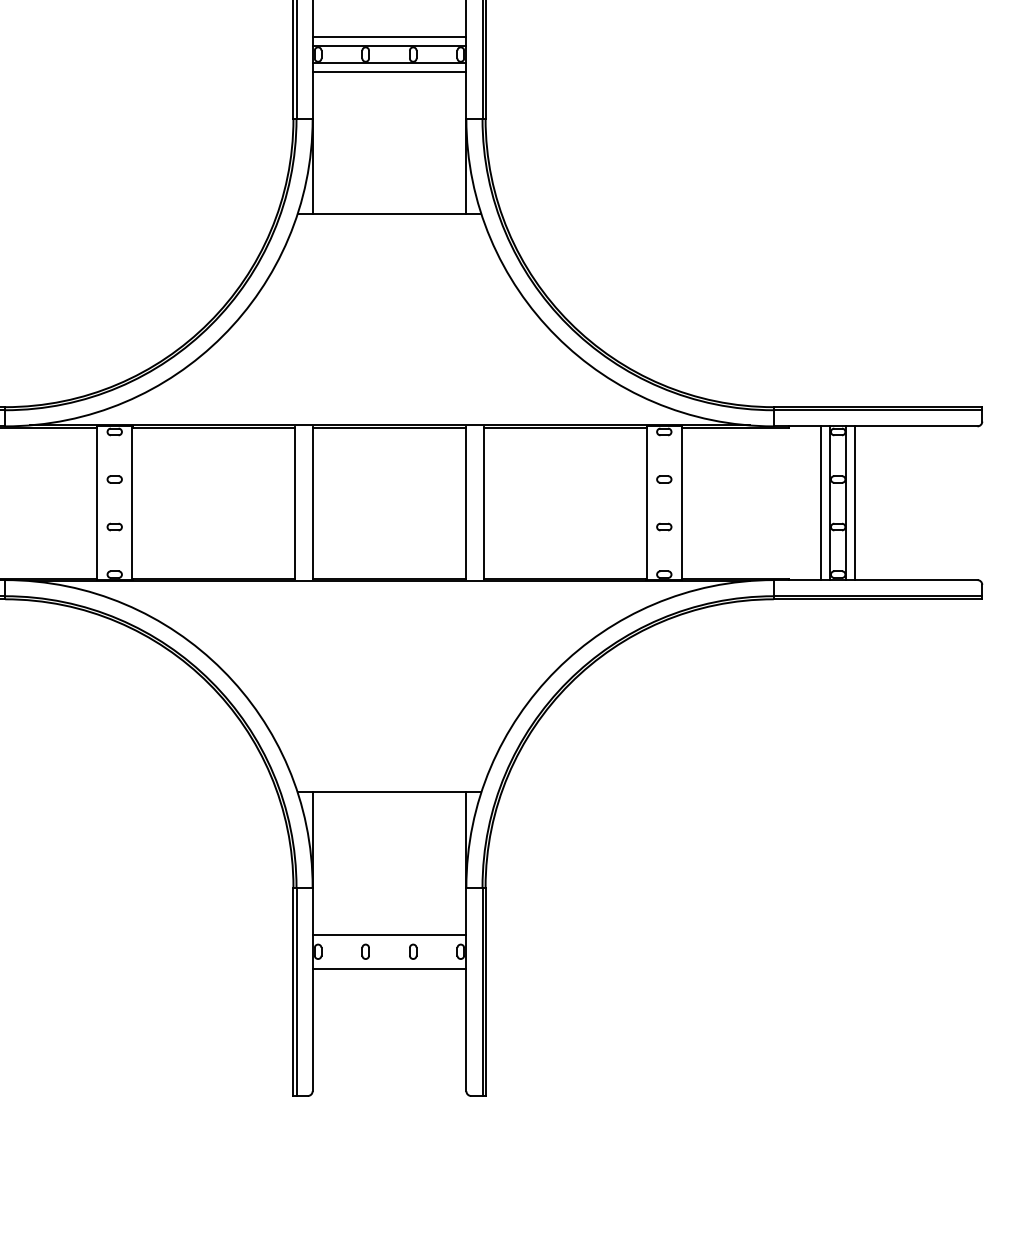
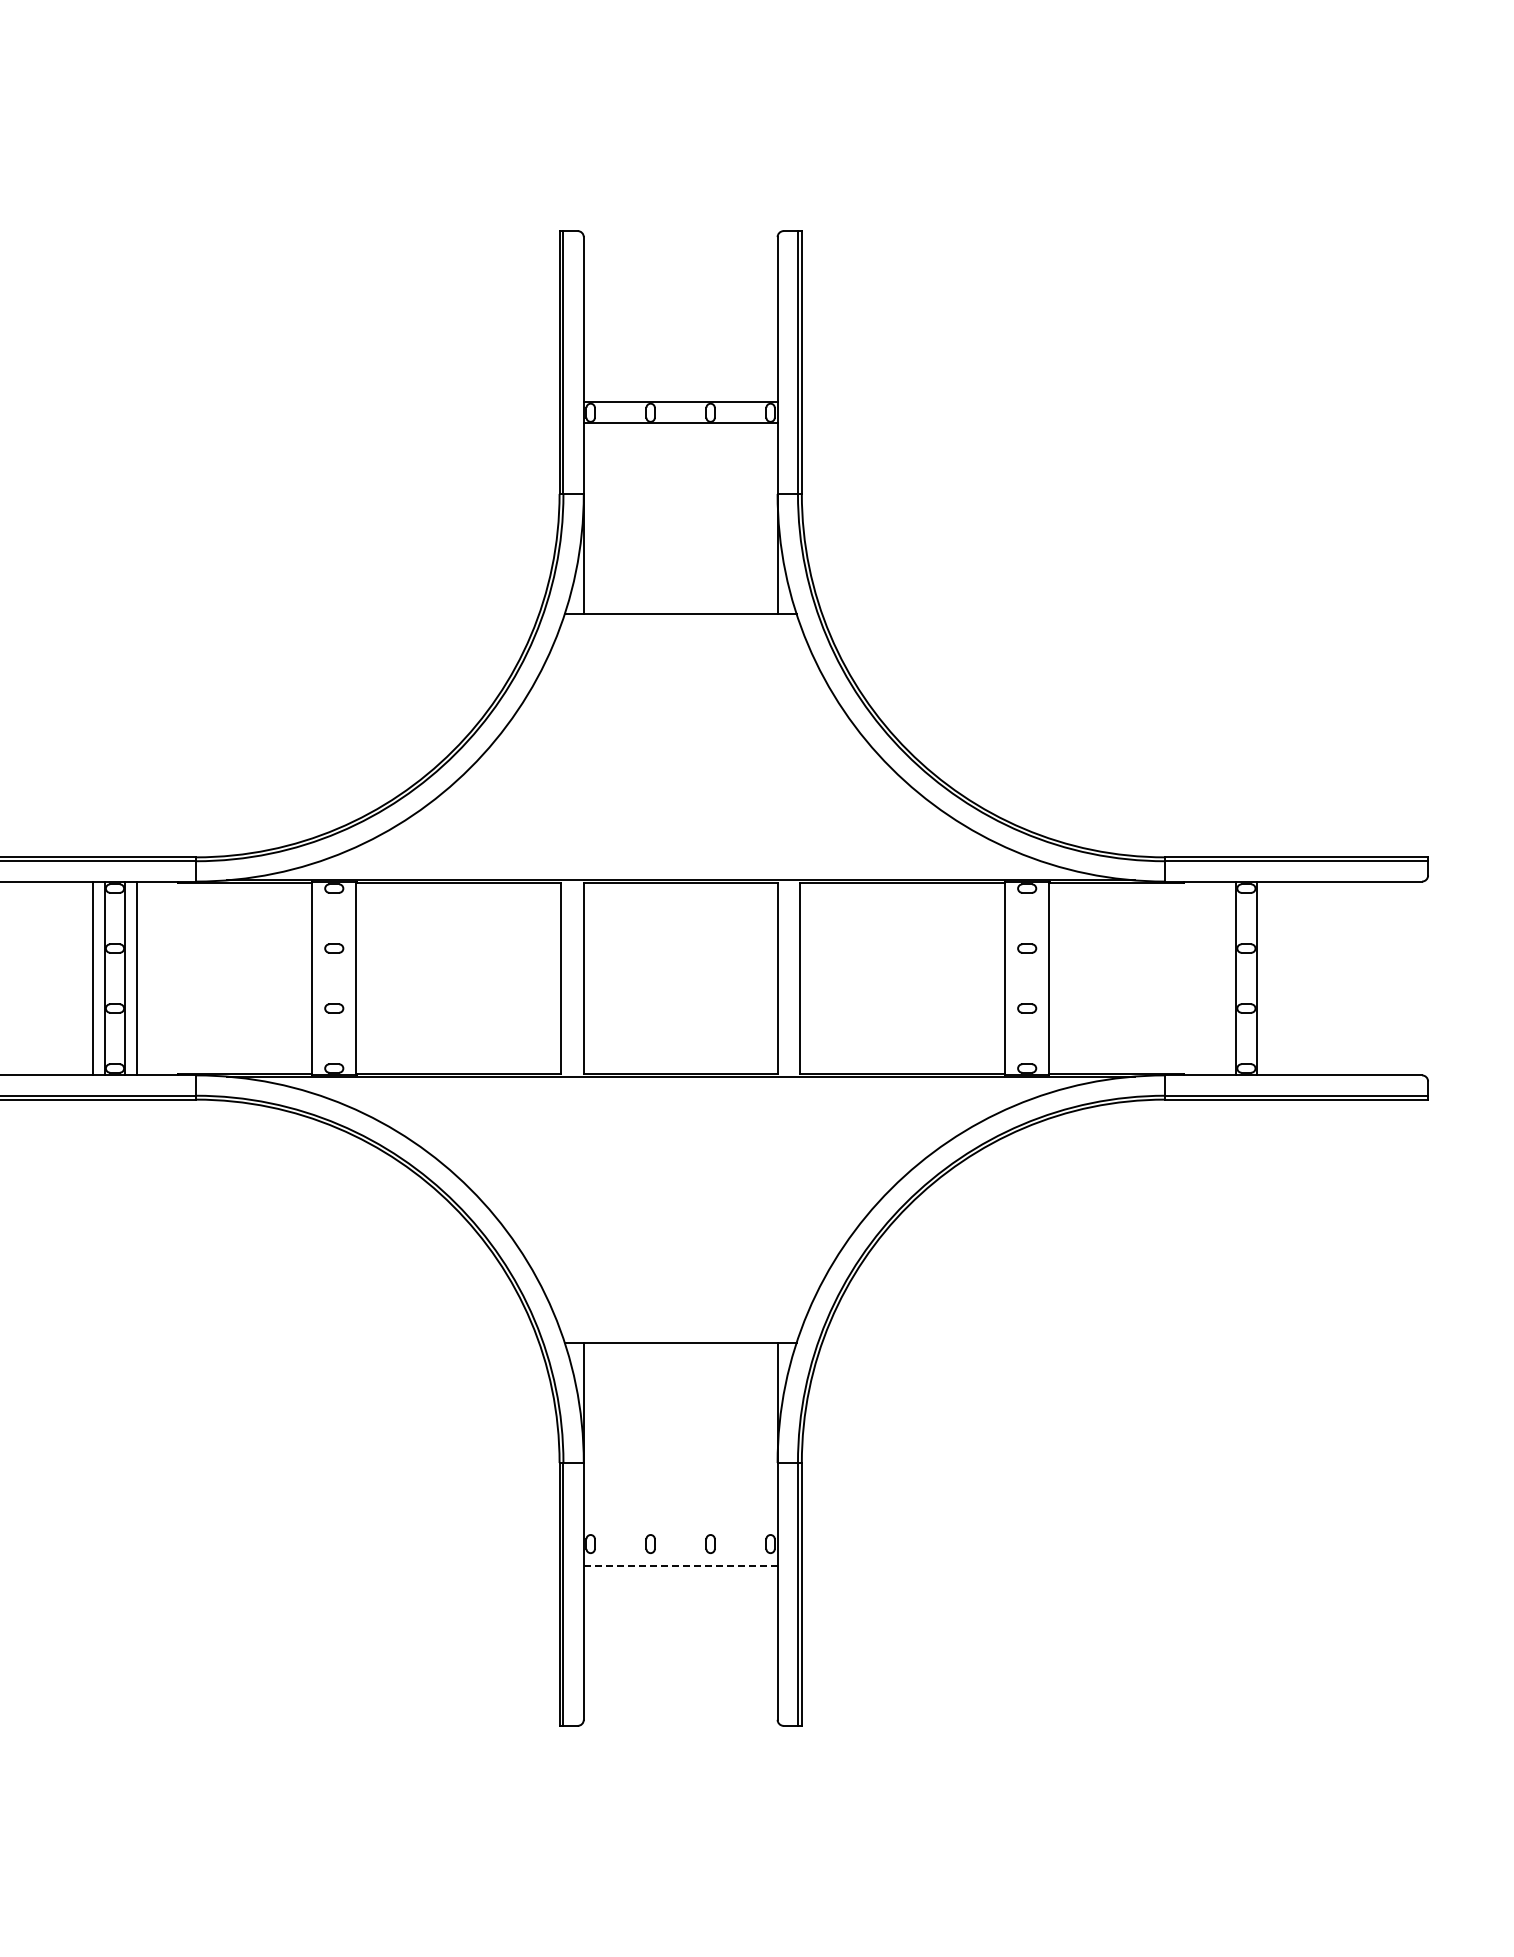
line: (389, 36) -> (680, 390), removed
line: (389, 71) -> (680, 434), removed
line: (820, 503) -> (1224, 978), removed
line: (855, 503) -> (1268, 978), removed
line: (389, 934) -> (680, 1522), removed
line: (389, 968) -> (680, 1565), solid -> dashed

